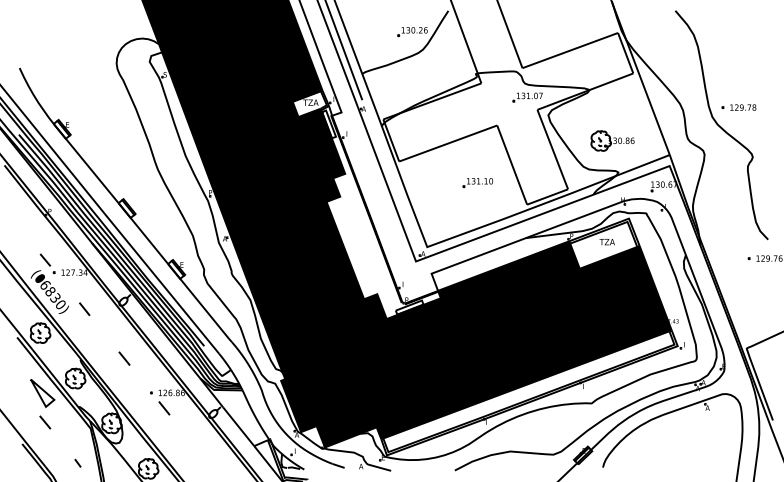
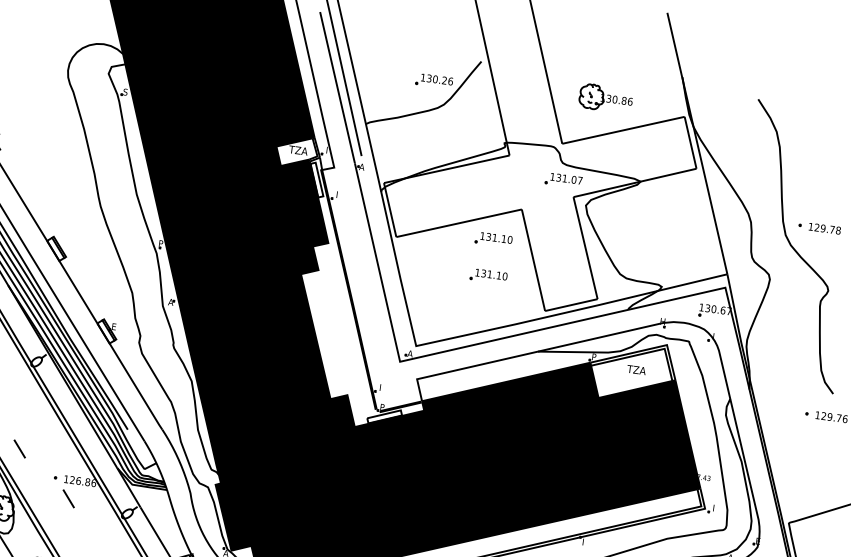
part: (612, 140) -> (605, 97), moved
part: (477, 152) -> (493, 239), added
line: (124, 358) -> (19, 448), moved

